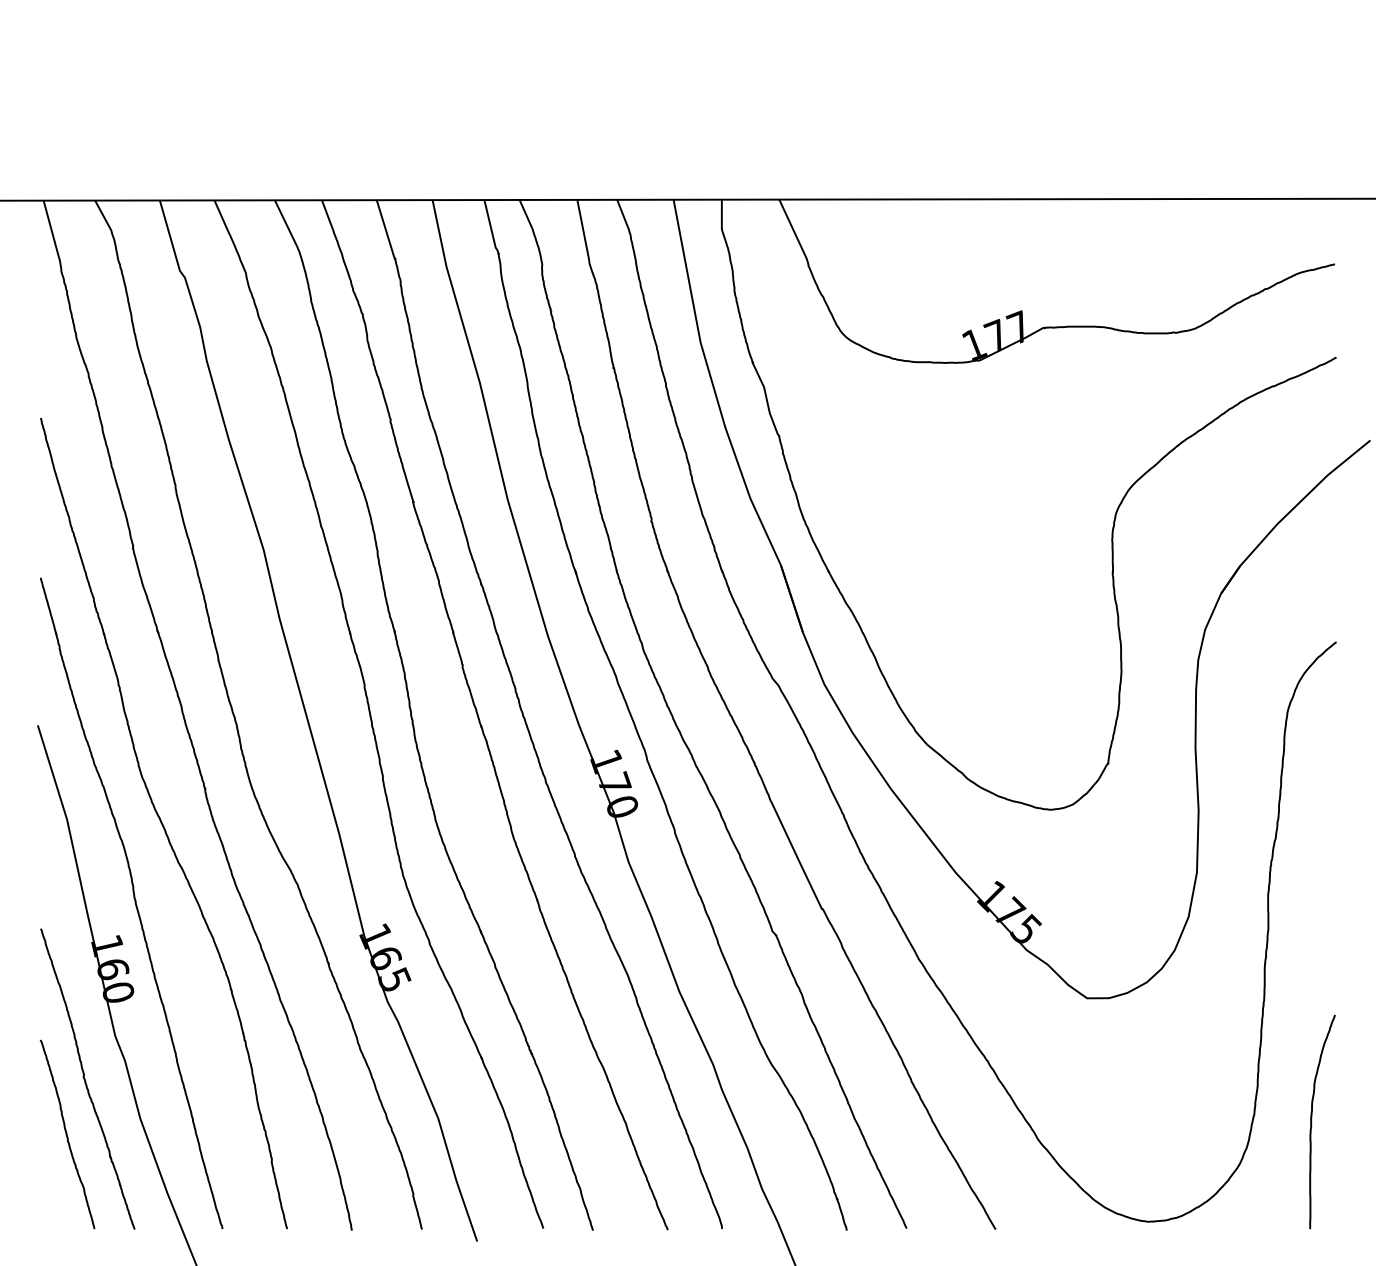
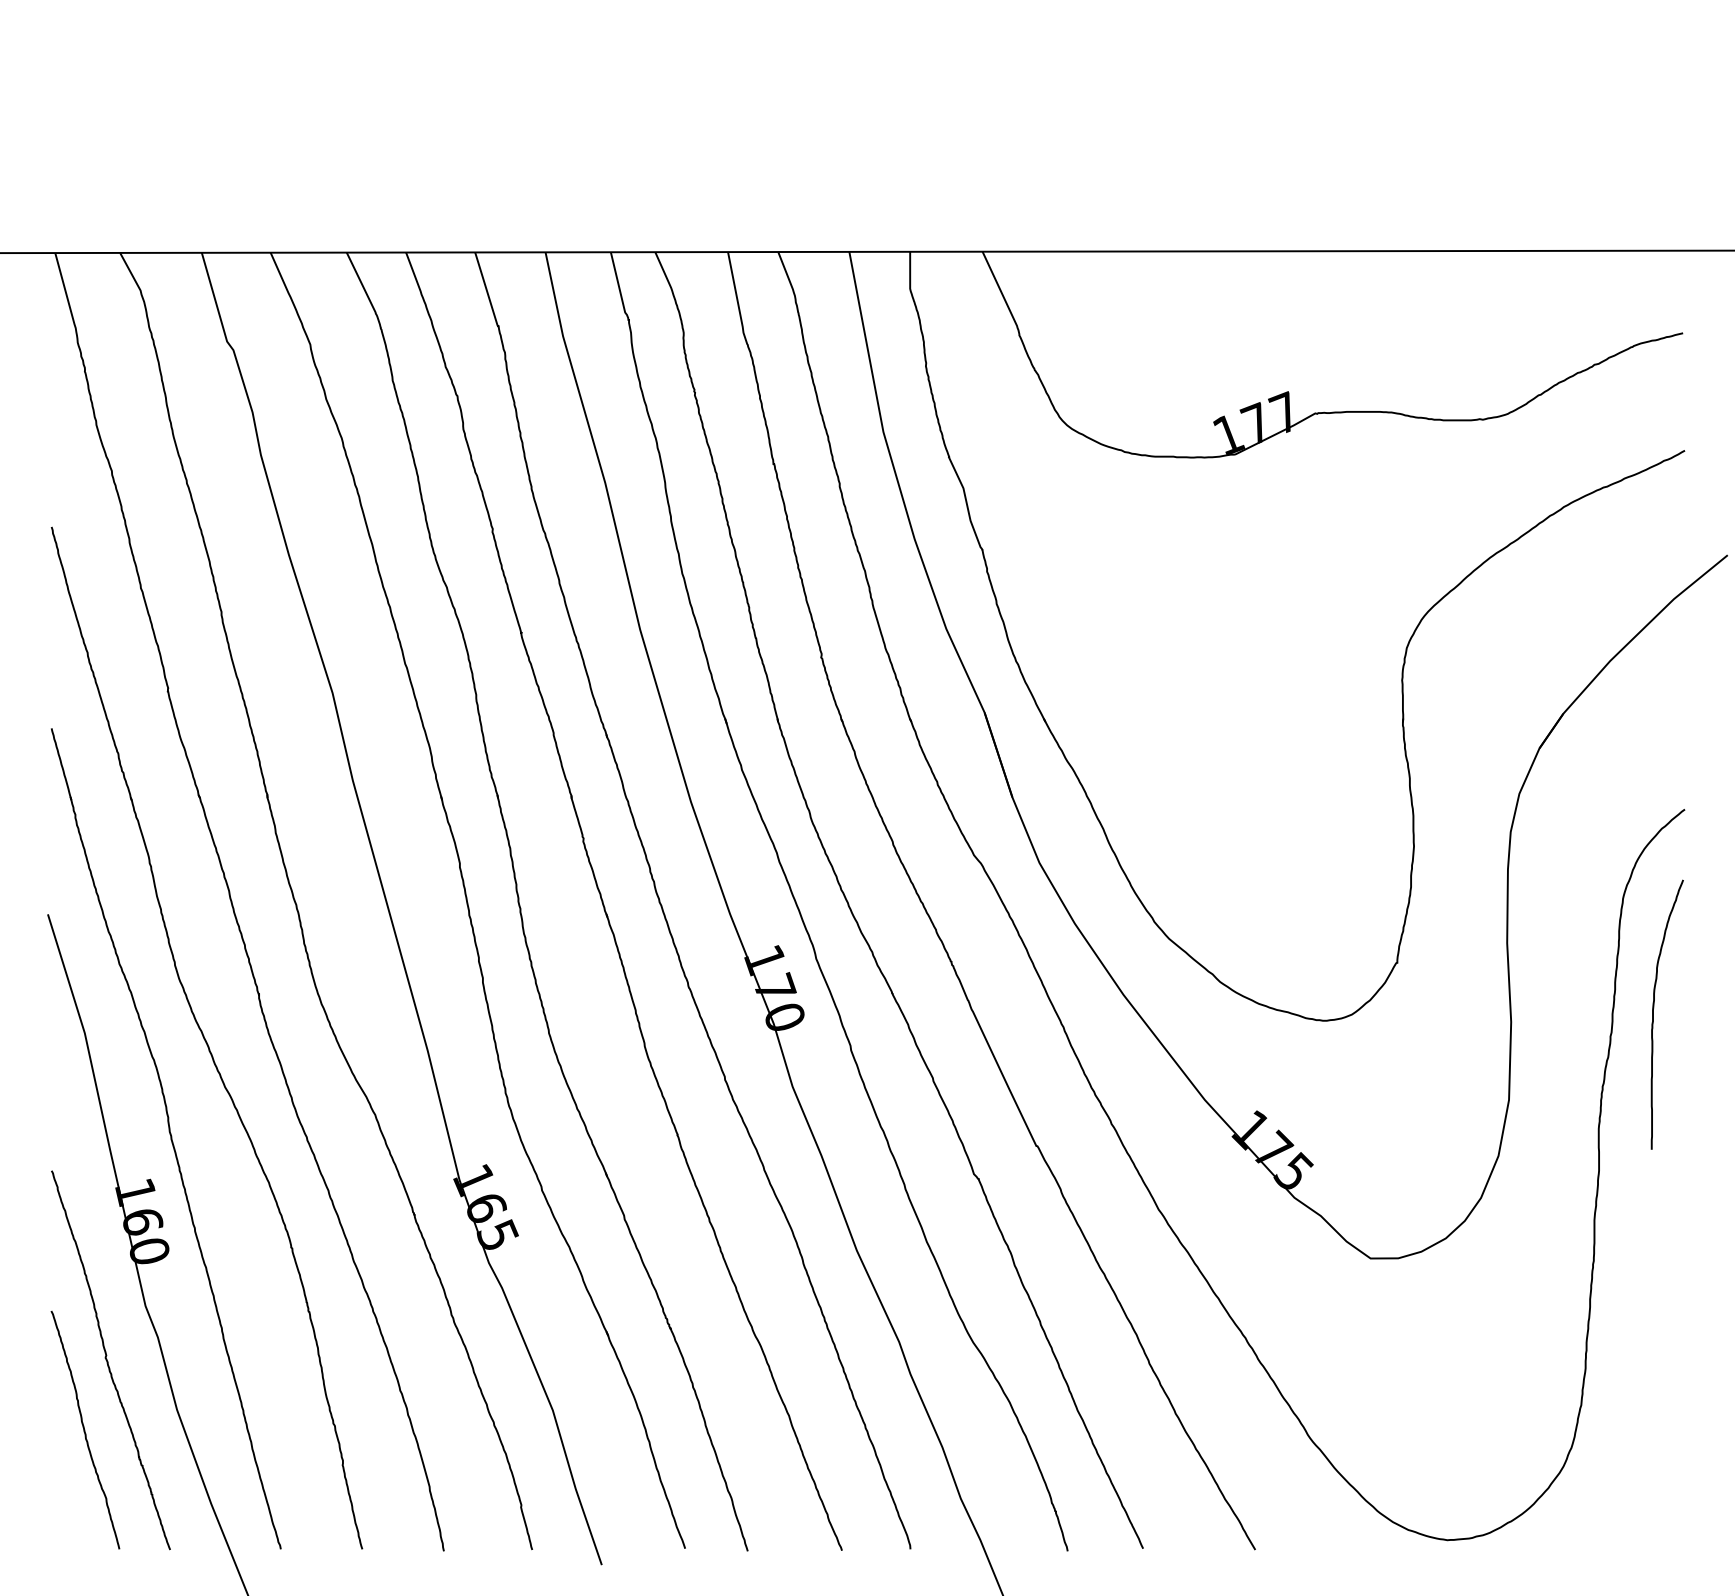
curve: (1312, 1121) -> (1654, 1014), moved

